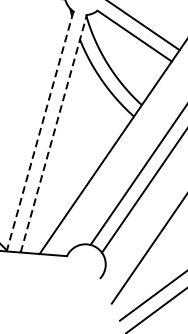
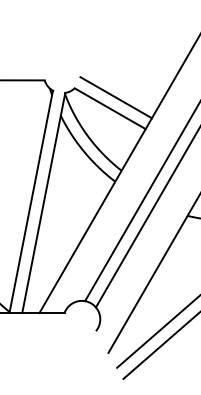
line: (40, 132) -> (31, 202), dashed -> solid
line: (53, 133) -> (43, 202), dashed -> solid

